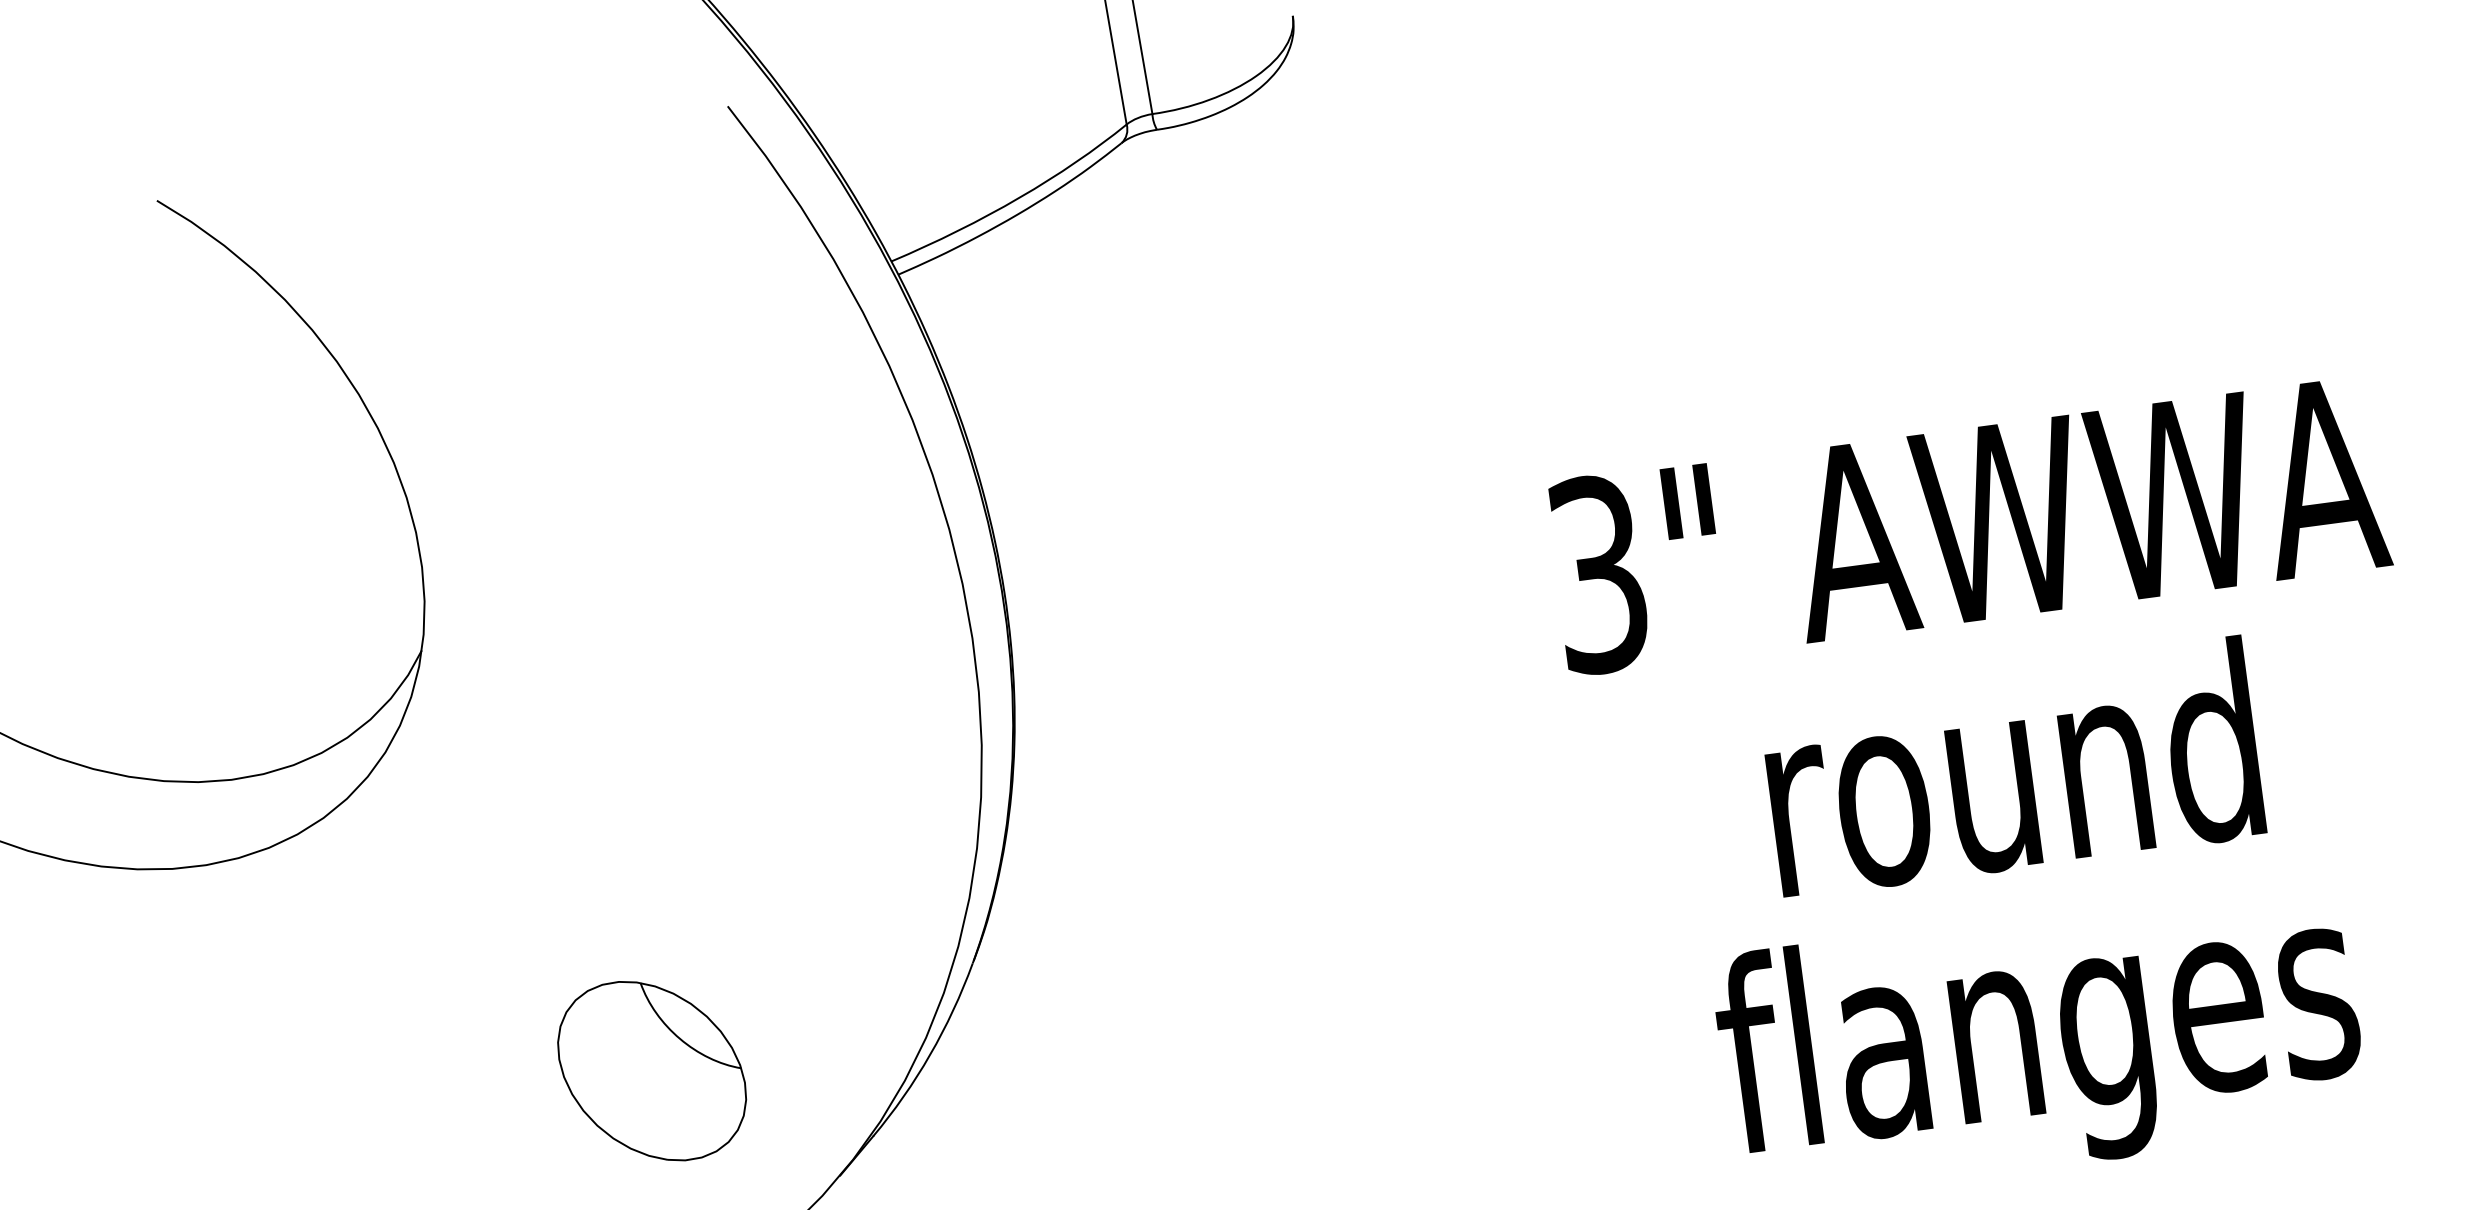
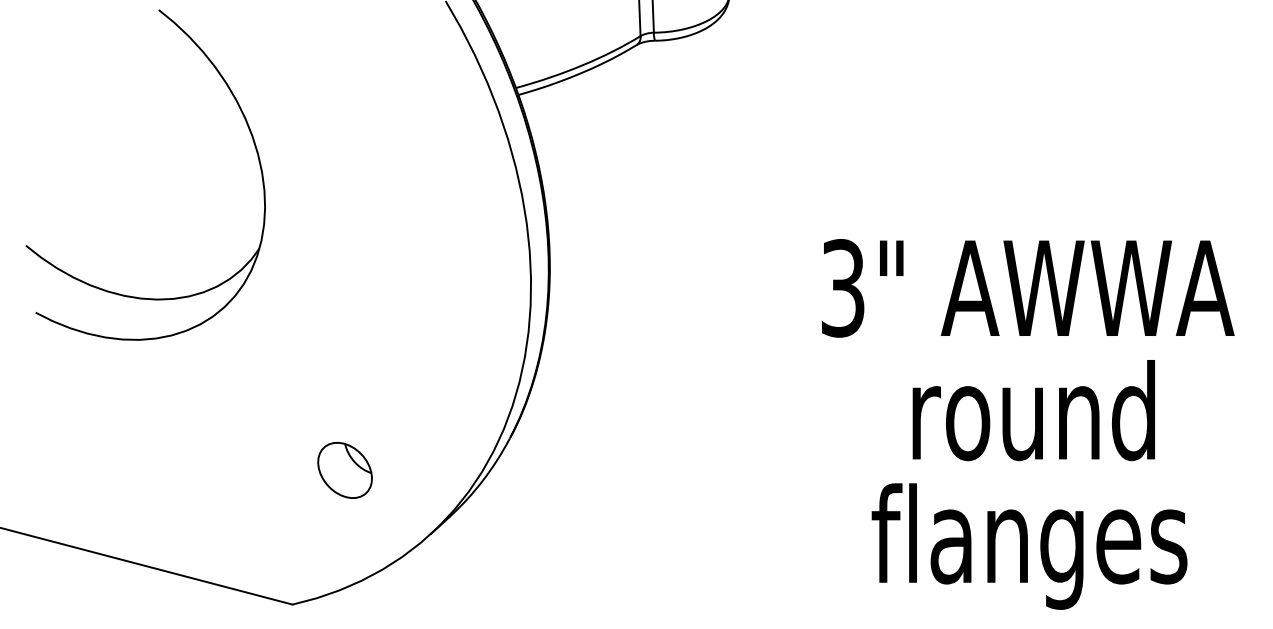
part: (650, 1071) -> (344, 470), size x0.6

